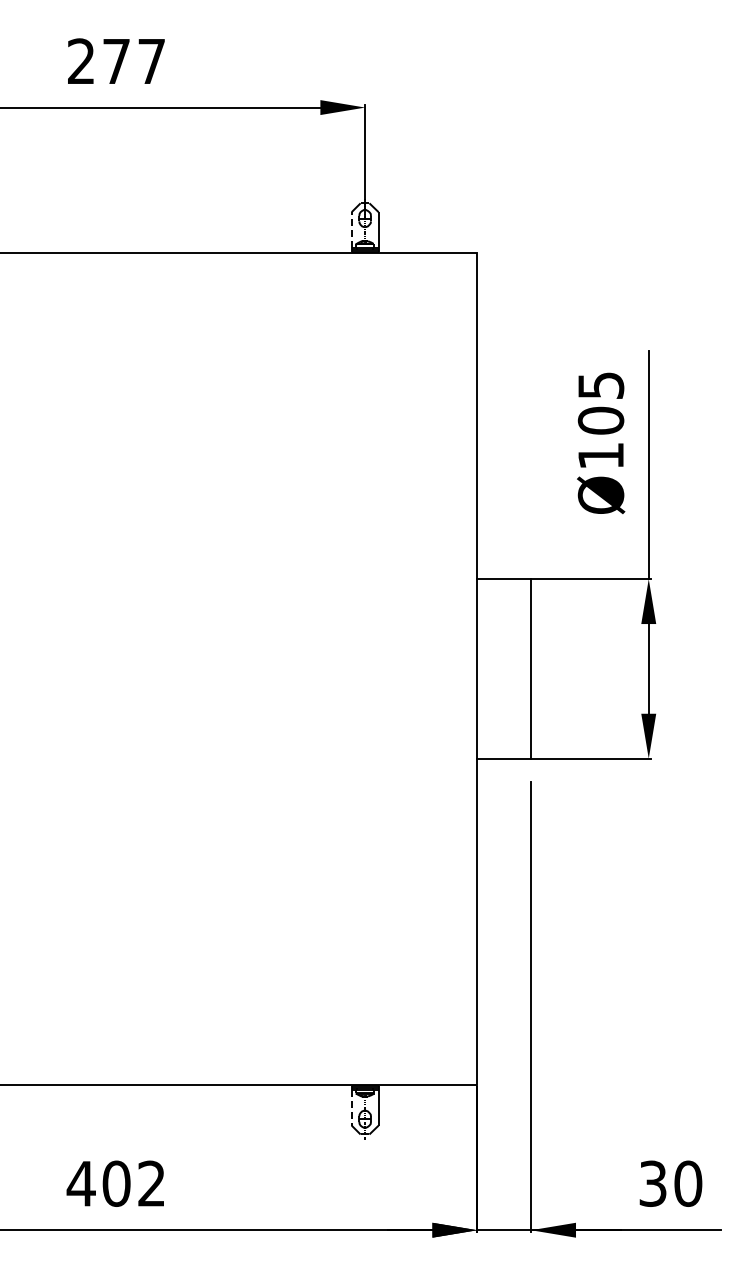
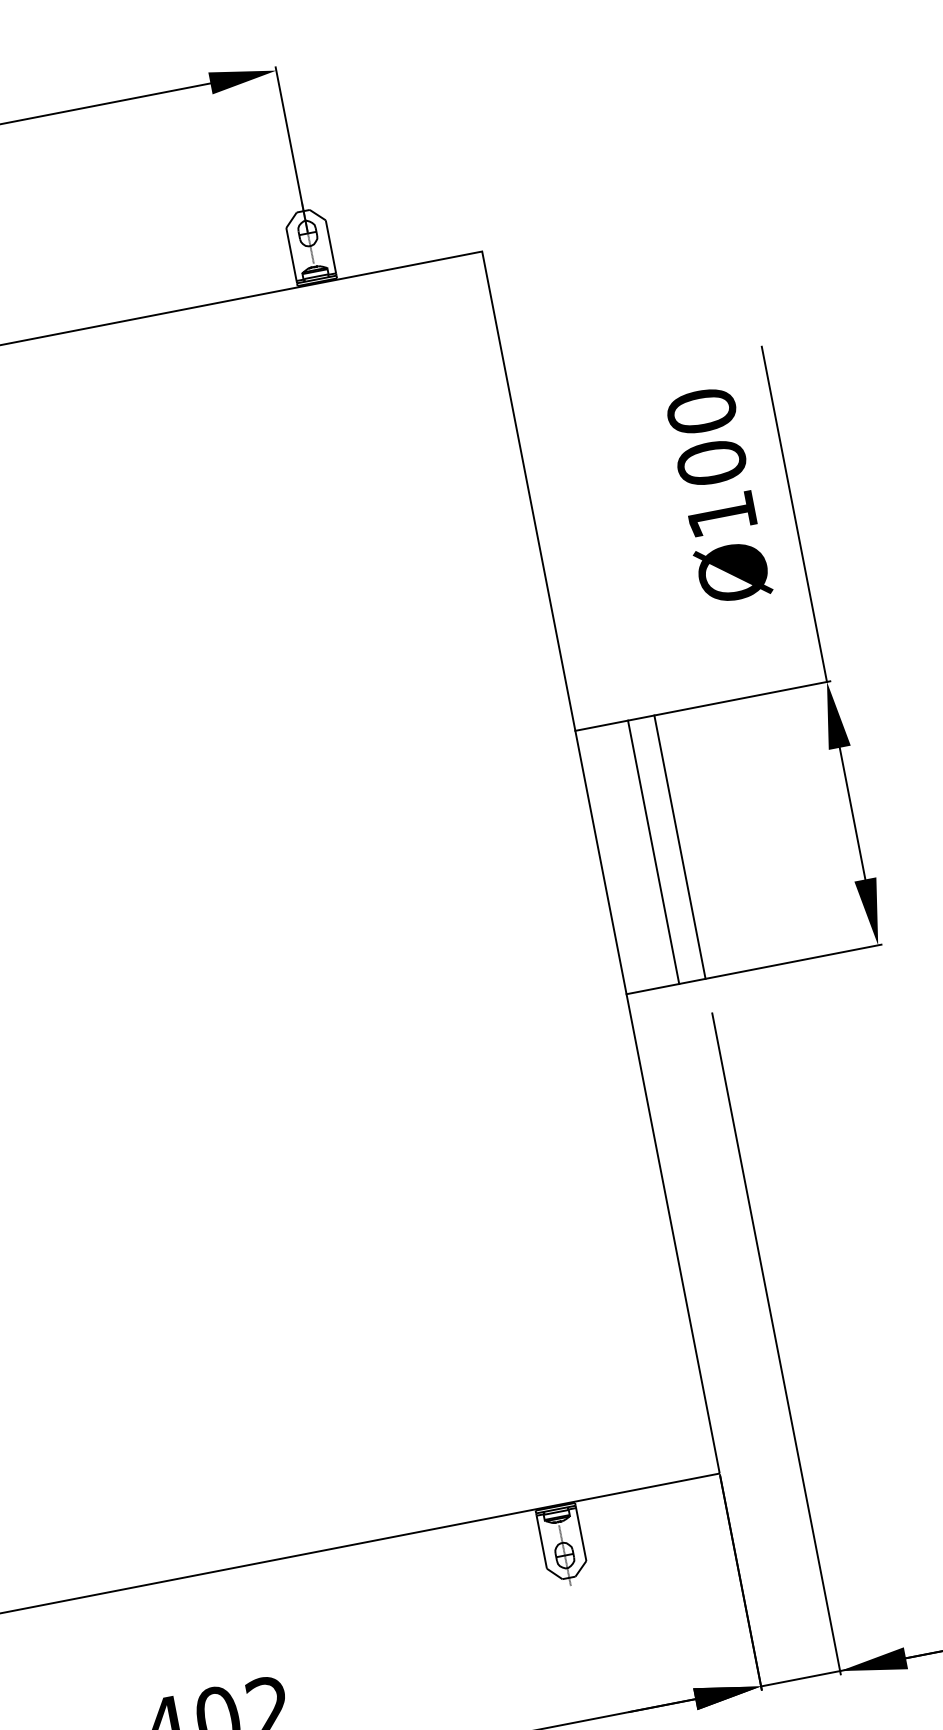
line: (351, 229) -> (290, 253), dashed -> solid
text: (600, 385) -> (700, 411), Ø105 -> Ø100
line: (513, 668) -> (653, 851), added
line: (351, 1108) -> (541, 1543), dashed -> solid

